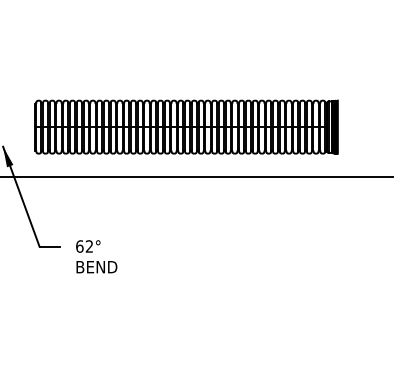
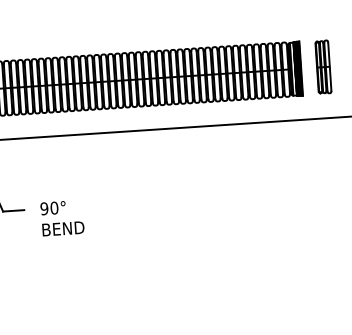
part: (359, 126) -> (323, 66), added
text: (84, 246) -> (49, 208), 62° -> 90°

